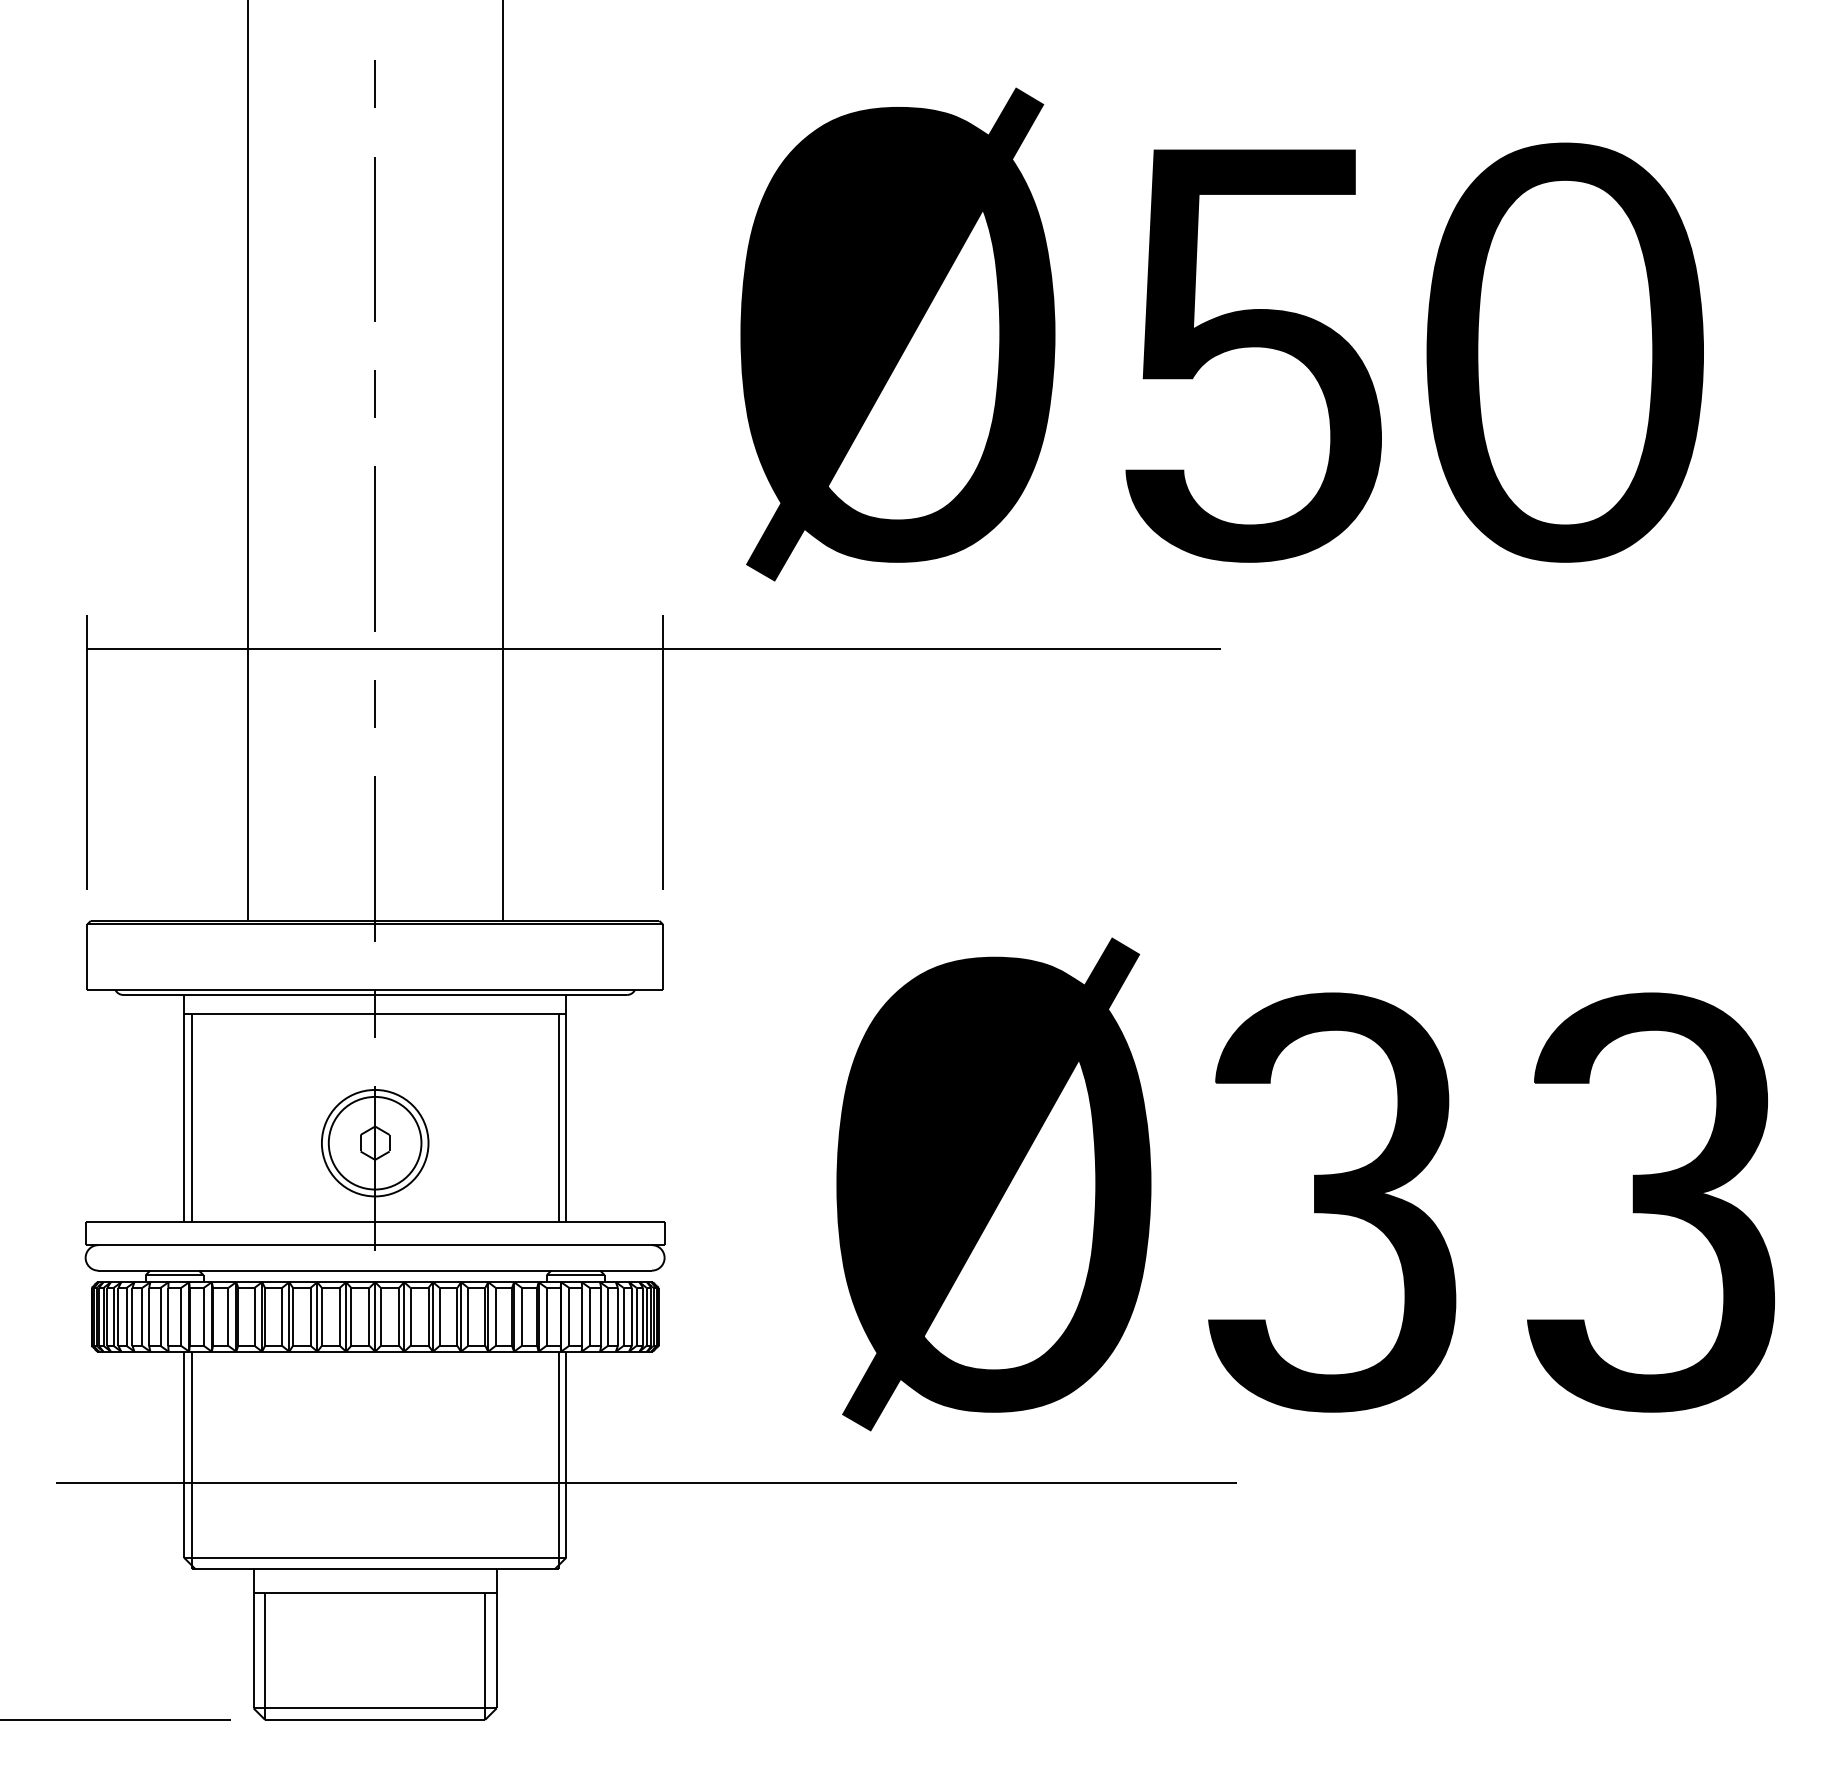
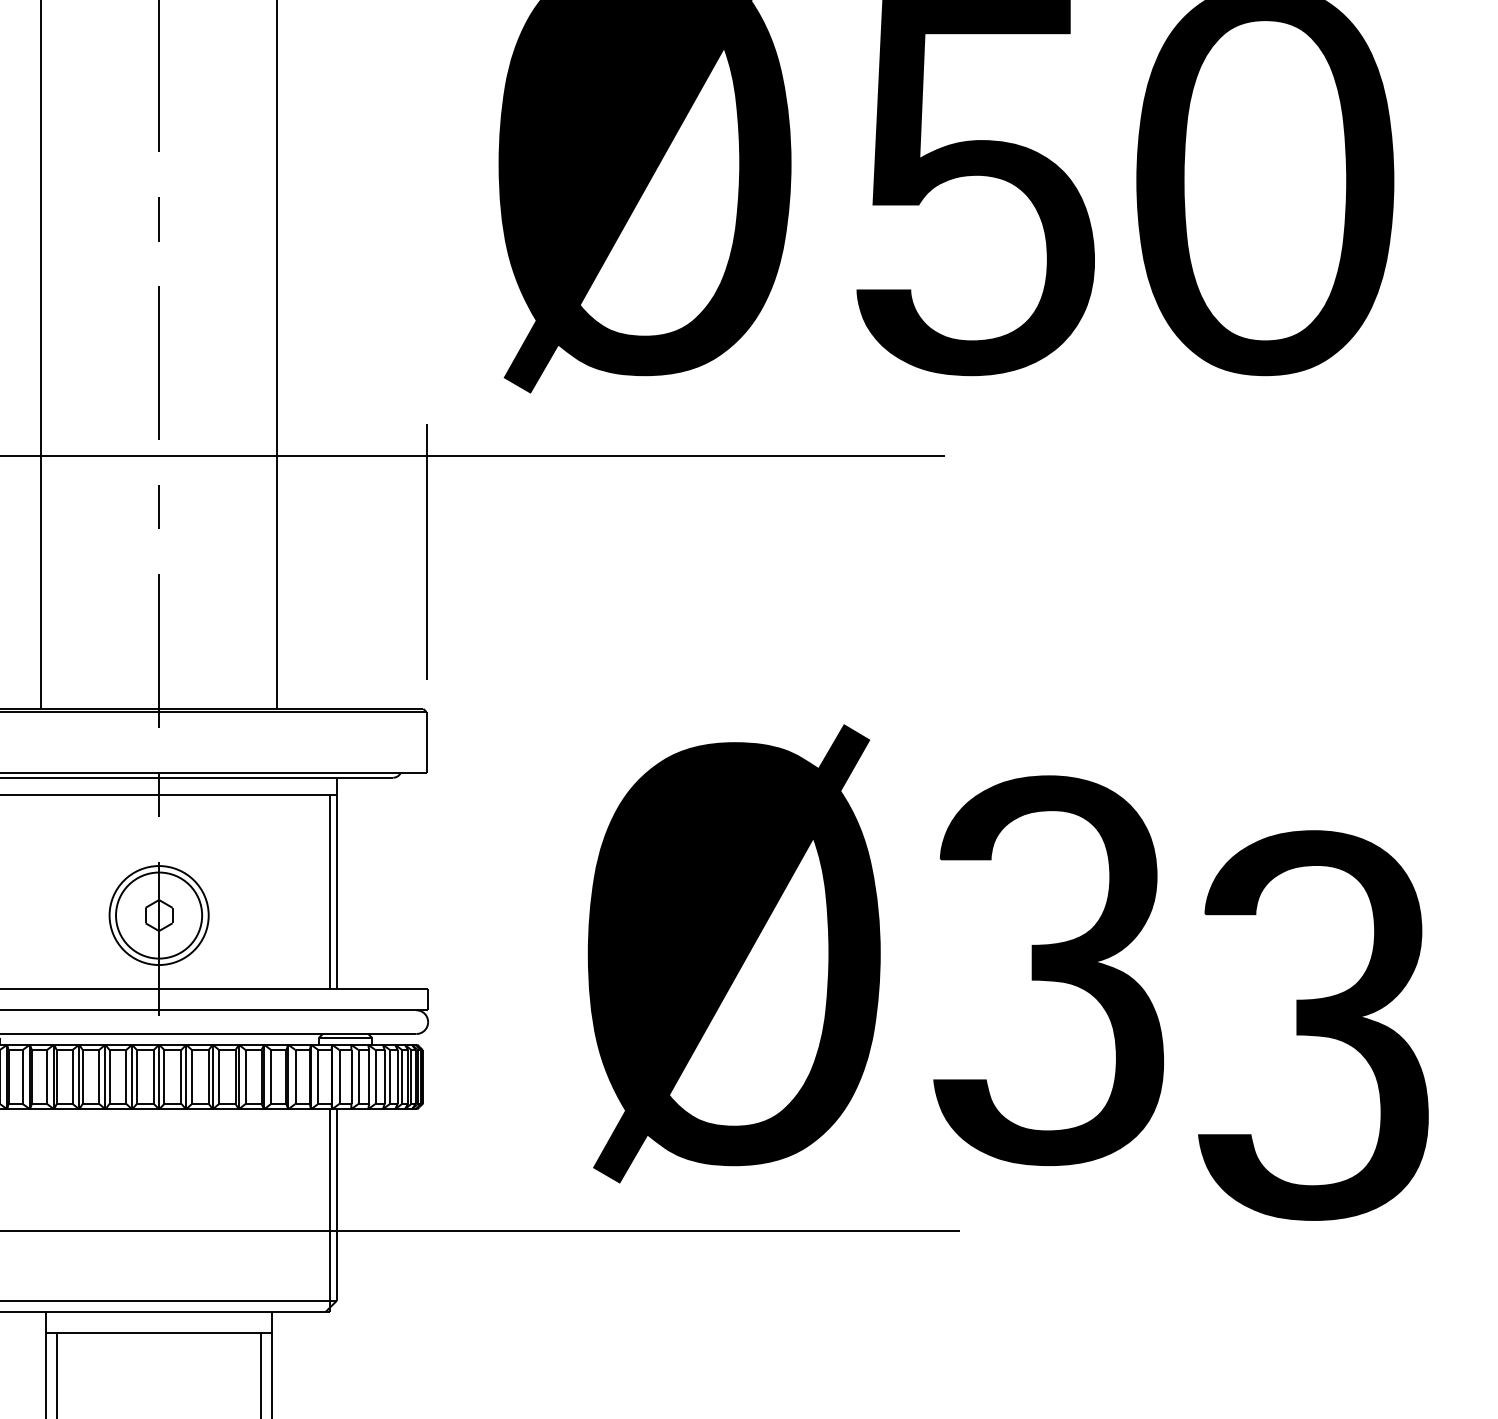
part: (1650, 1202) -> (1312, 1025), moved

